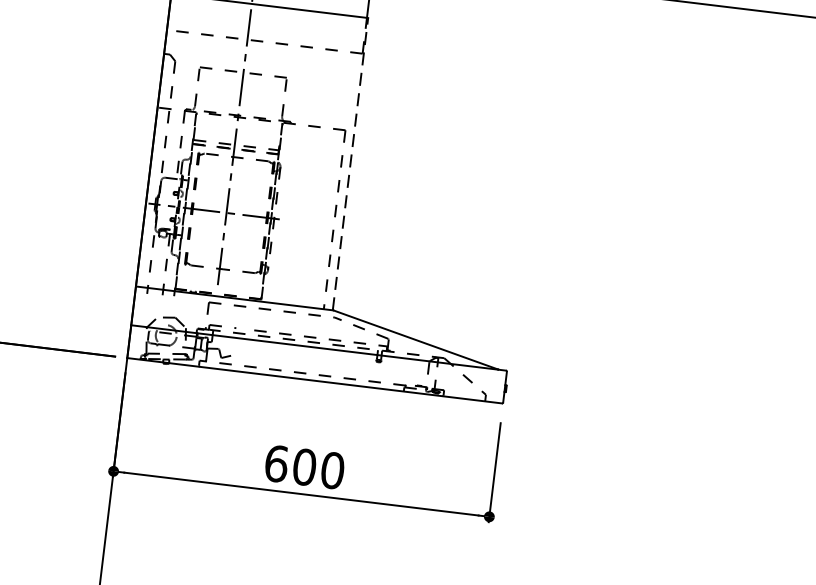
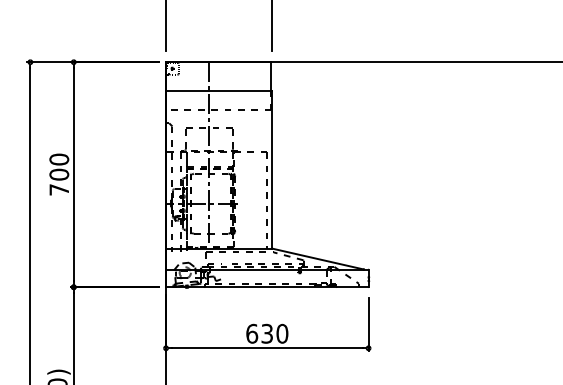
line: (351, 163) -> (272, 169), dashed -> solid
text: (305, 466) -> (267, 333), 600 -> 630

